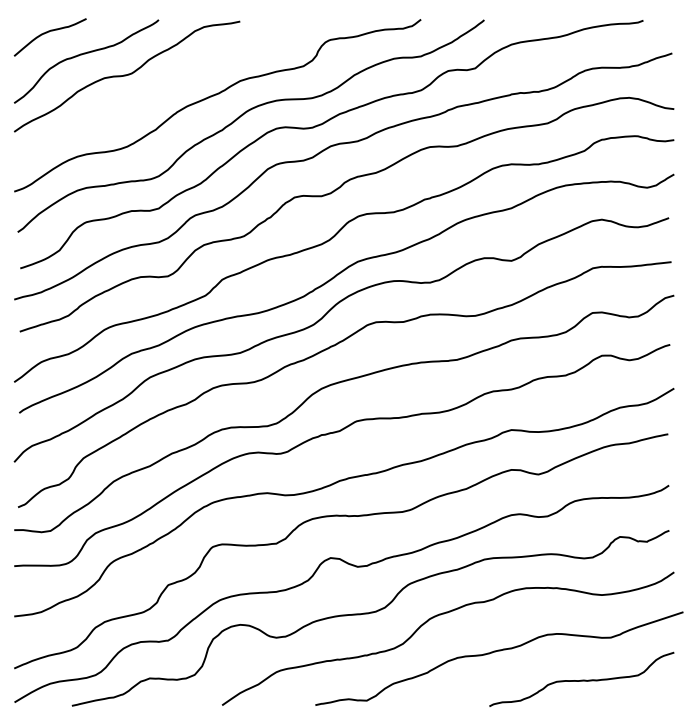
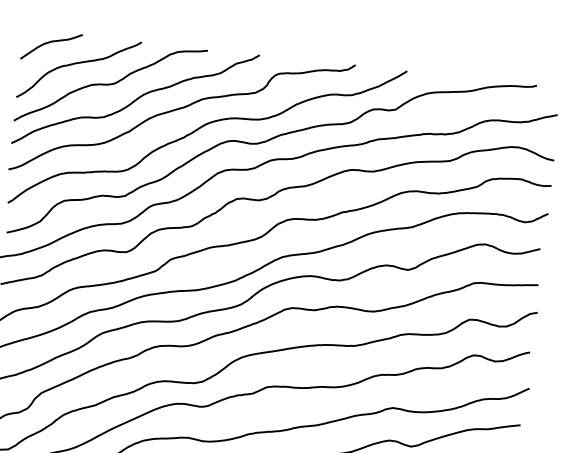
curve: (159, 89) -> (136, 98), added

